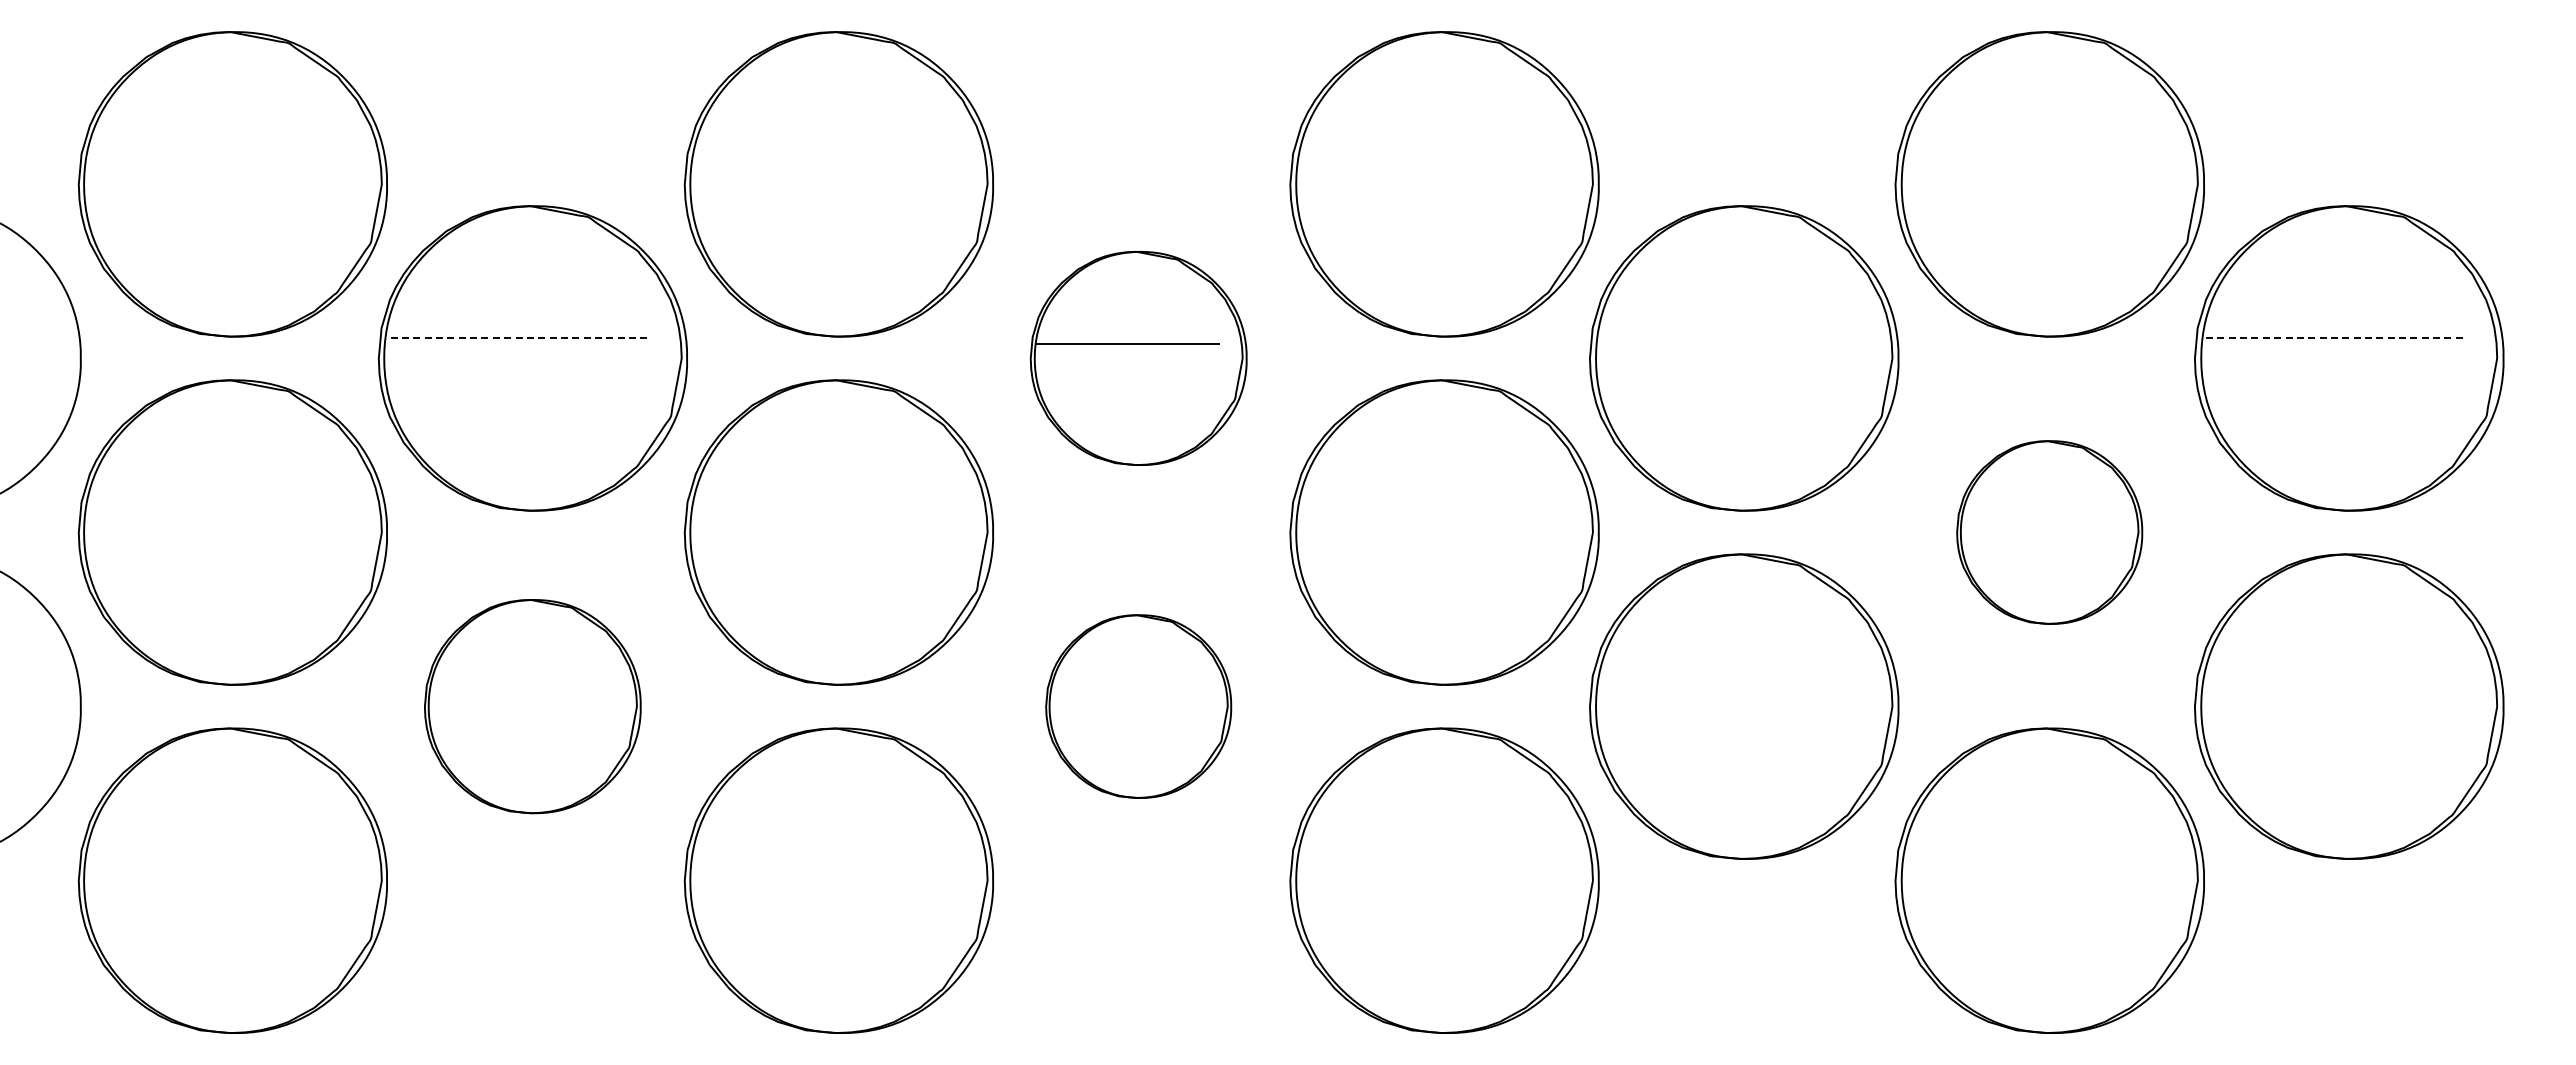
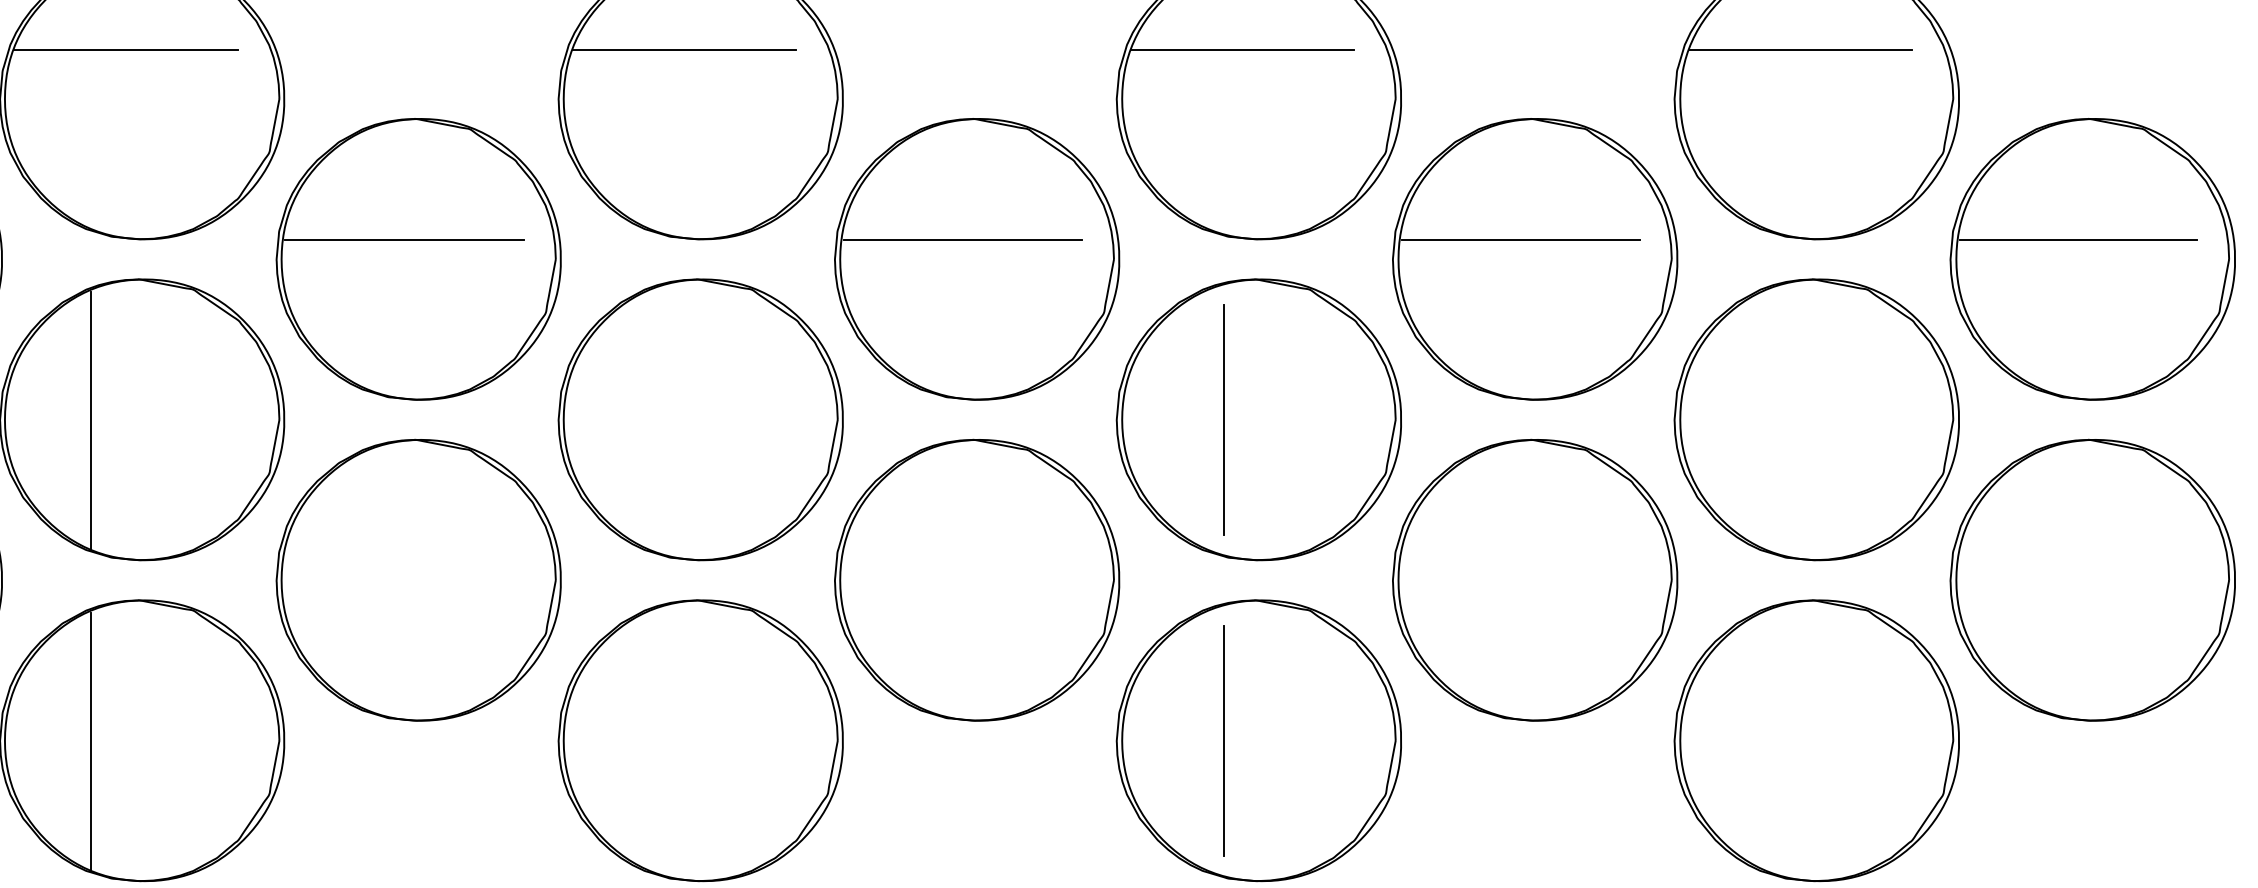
line: (215, 131) -> (126, 50), added
line: (821, 131) -> (684, 50), added
line: (1426, 131) -> (1242, 50), added
line: (2031, 131) -> (1799, 50), added
line: (517, 337) -> (404, 240), dashed -> solid
line: (1728, 337) -> (1520, 240), added
line: (2333, 337) -> (2078, 240), dashed -> solid
part: (1138, 358) -> (976, 259), size x1.43
line: (1406, 532) -> (1223, 419), added
part: (2049, 532) -> (1816, 419), size x1.67
line: (177, 533) -> (91, 420), added
part: (532, 706) -> (418, 580), size x1.43
part: (1138, 706) -> (976, 580), size x1.67
line: (1406, 880) -> (1223, 740), added
line: (177, 882) -> (91, 742), added

